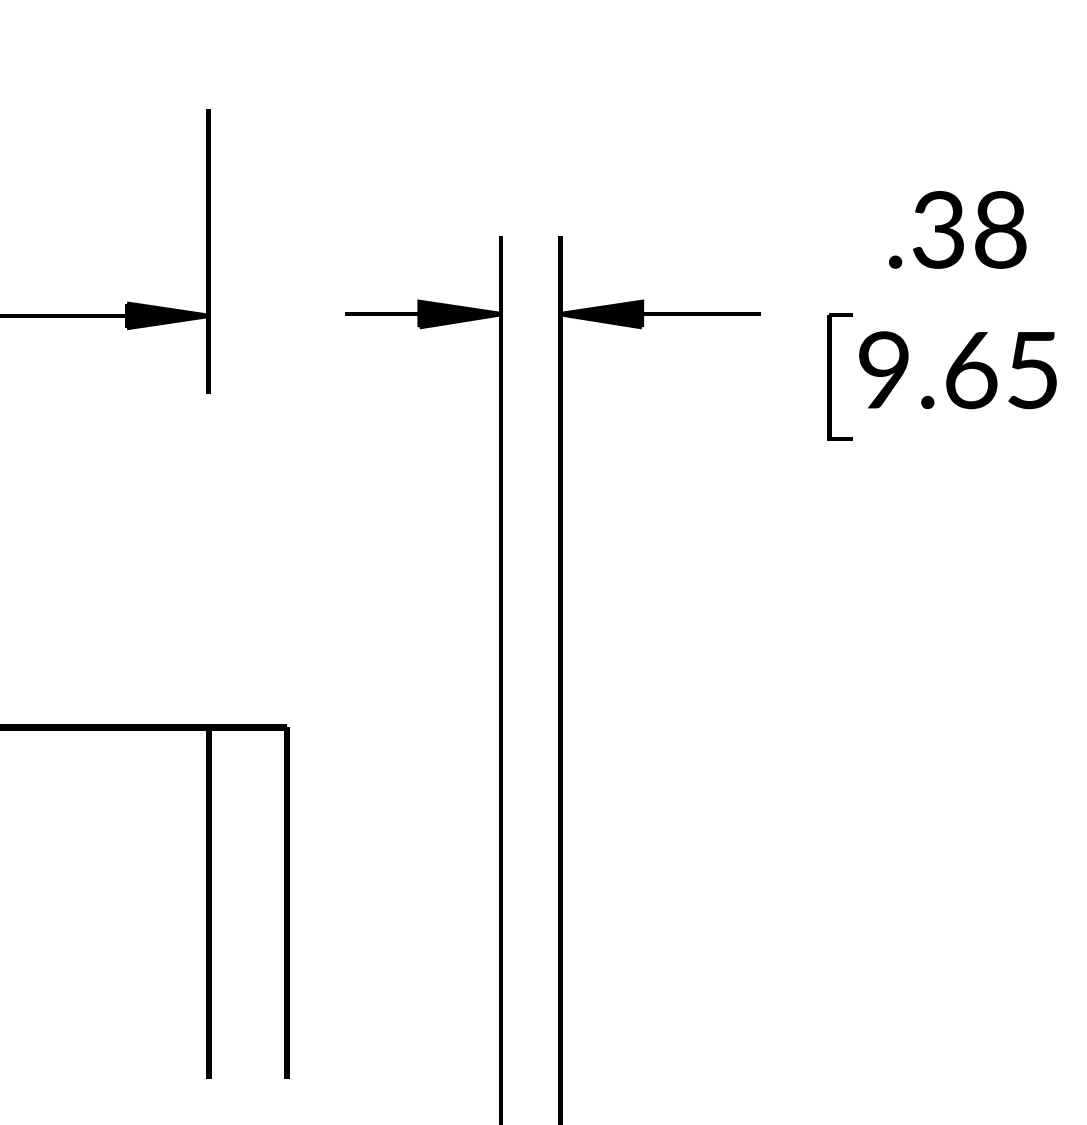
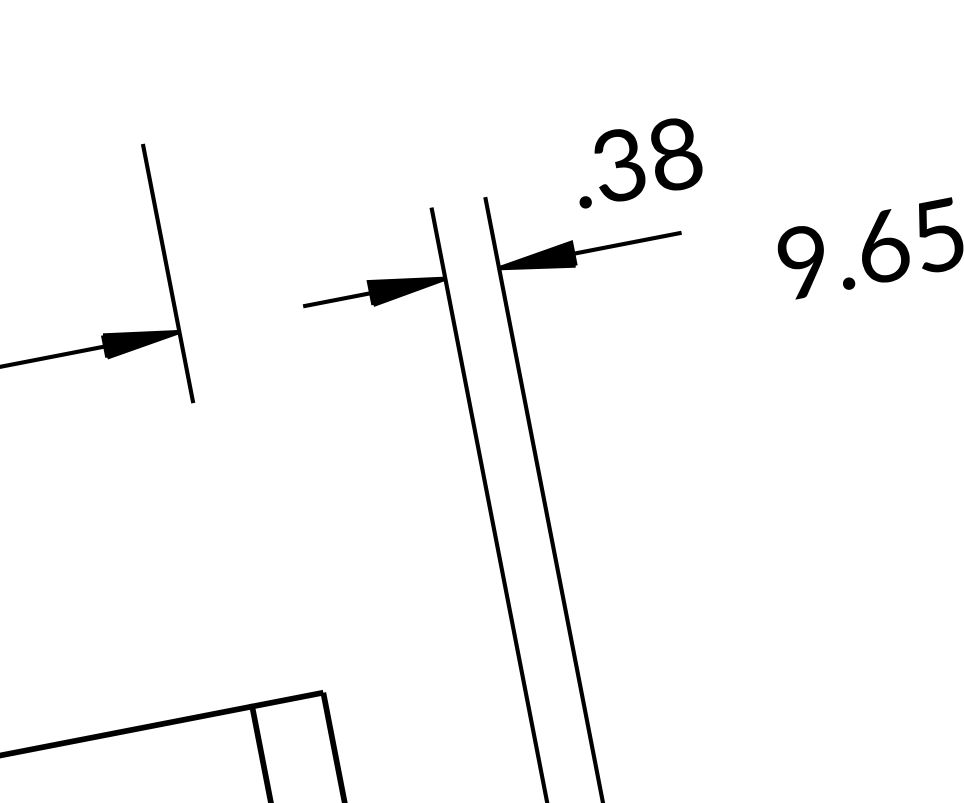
text: (957, 229) -> (636, 161), moved
part: (831, 376) -> (756, 277), removed

